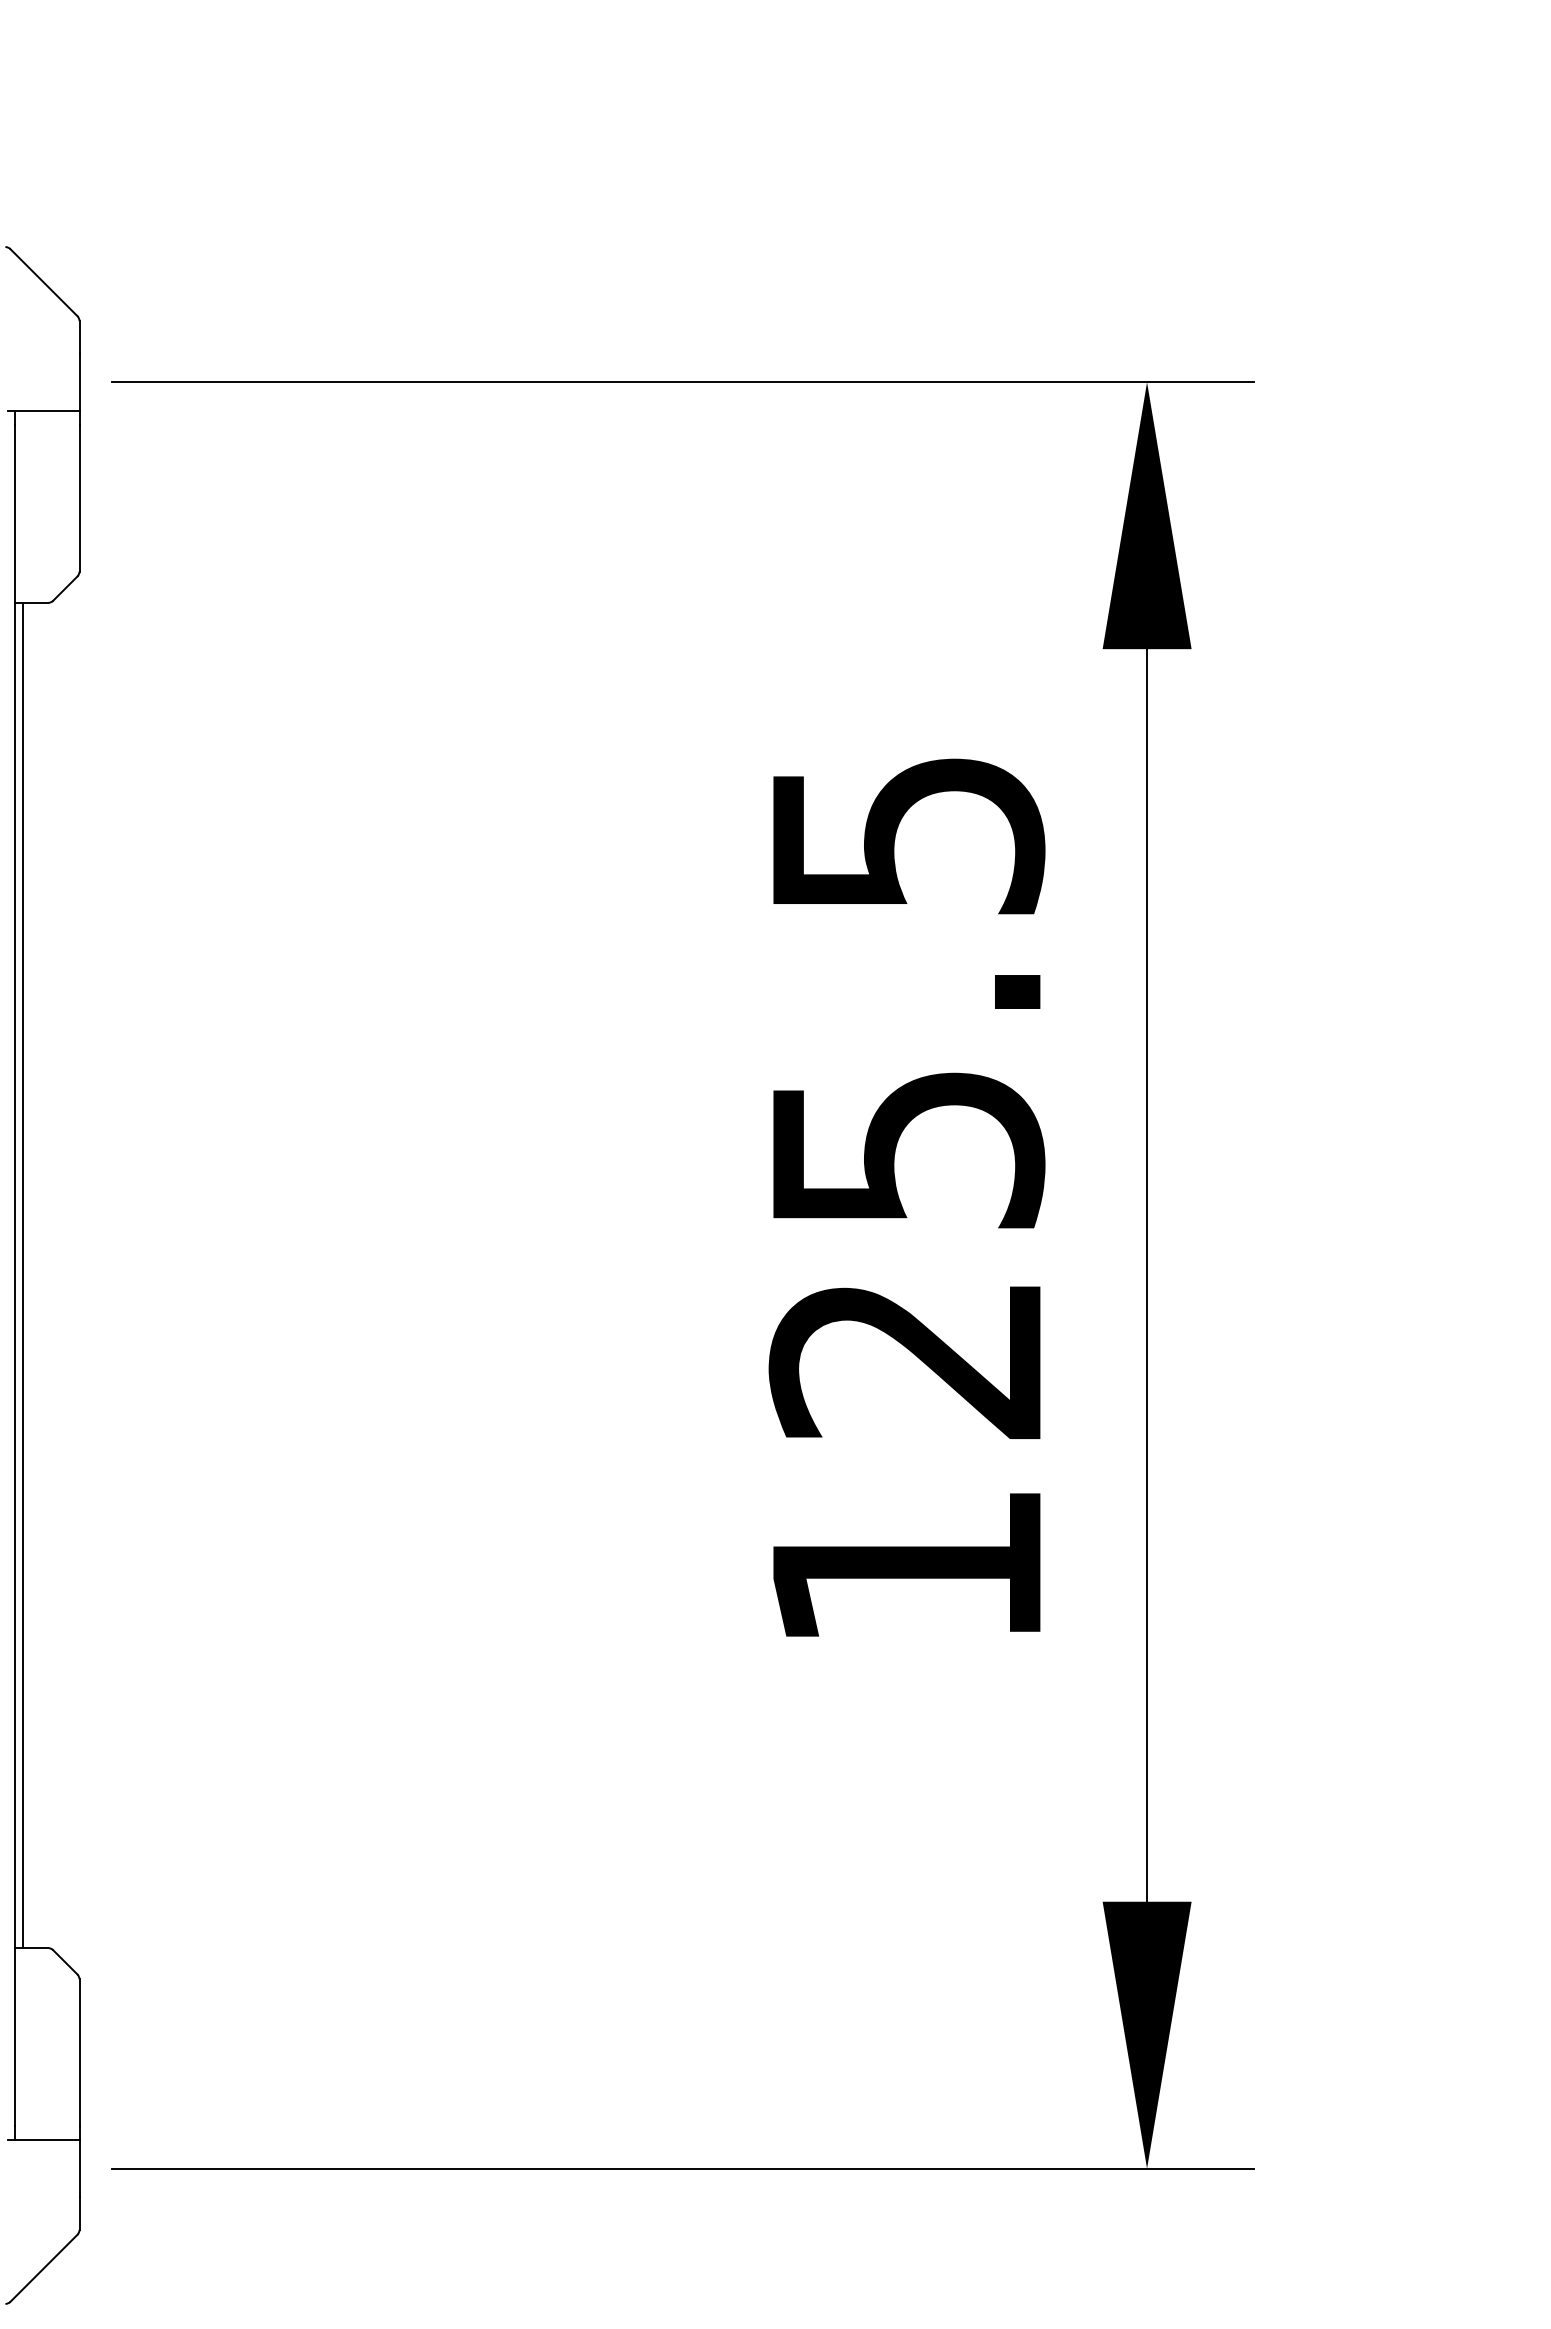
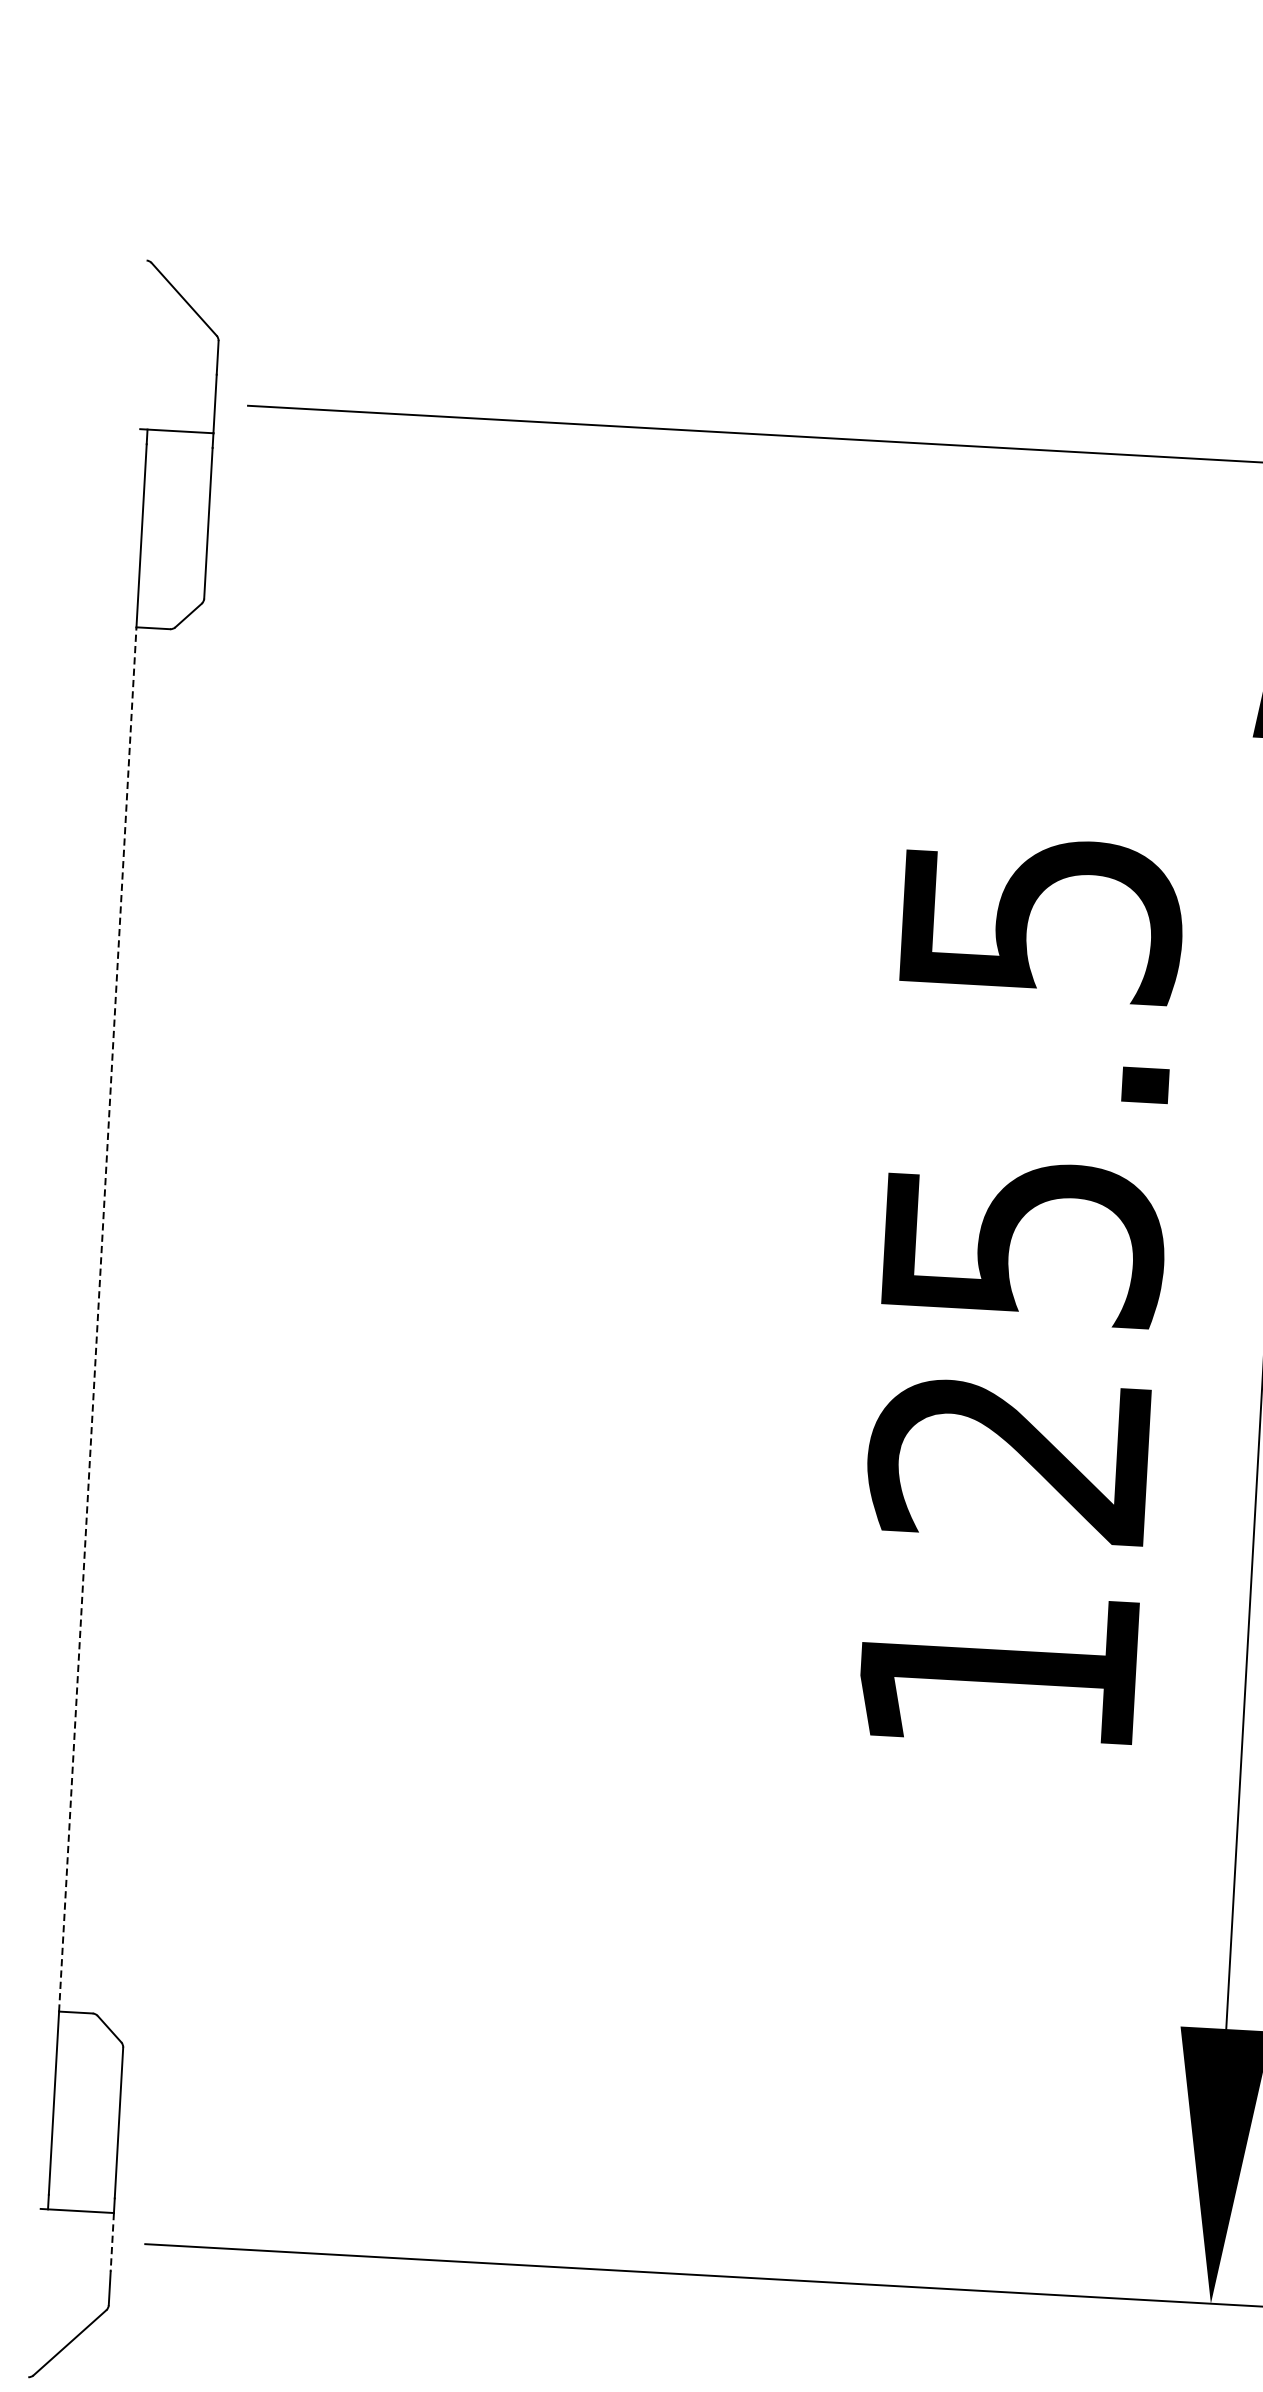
line: (15, 1275) -> (97, 1319), solid -> dashed
line: (22, 1275) -> (105, 1319), removed
line: (79, 2169) -> (112, 2243), solid -> dashed

